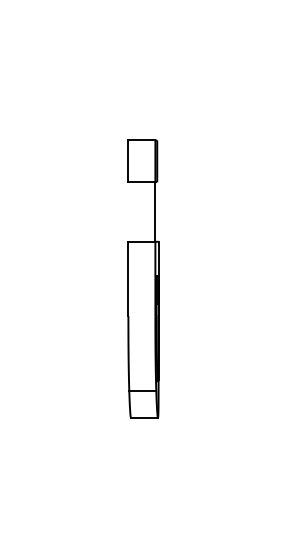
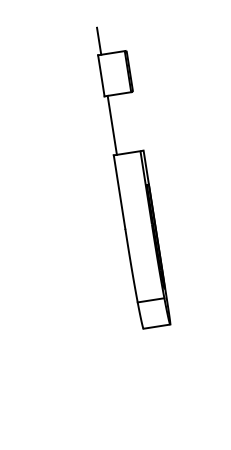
line: (131, 126) -> (99, 40), added
line: (154, 211) -> (112, 124), moved

